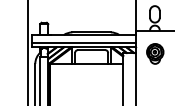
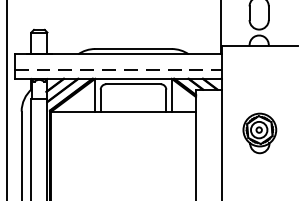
line: (84, 42) -> (119, 69), solid -> dashed
part: (155, 53) -> (260, 132), moved

